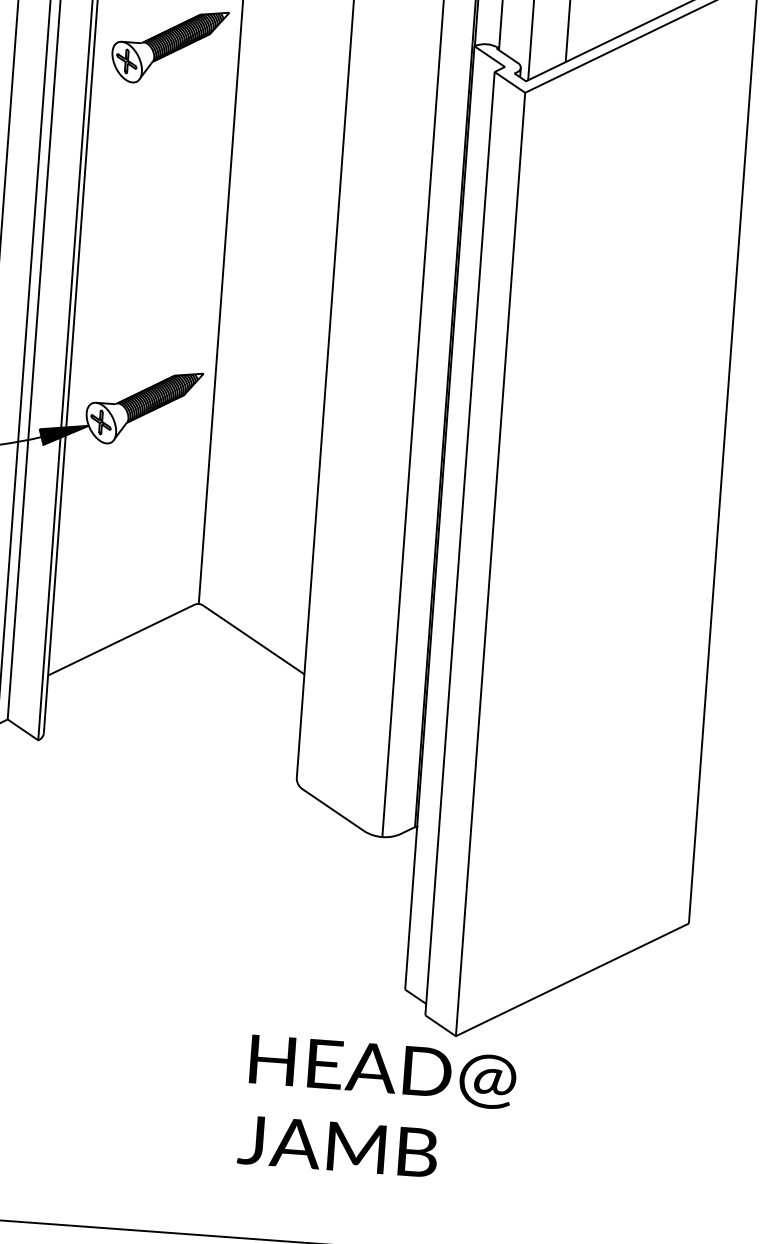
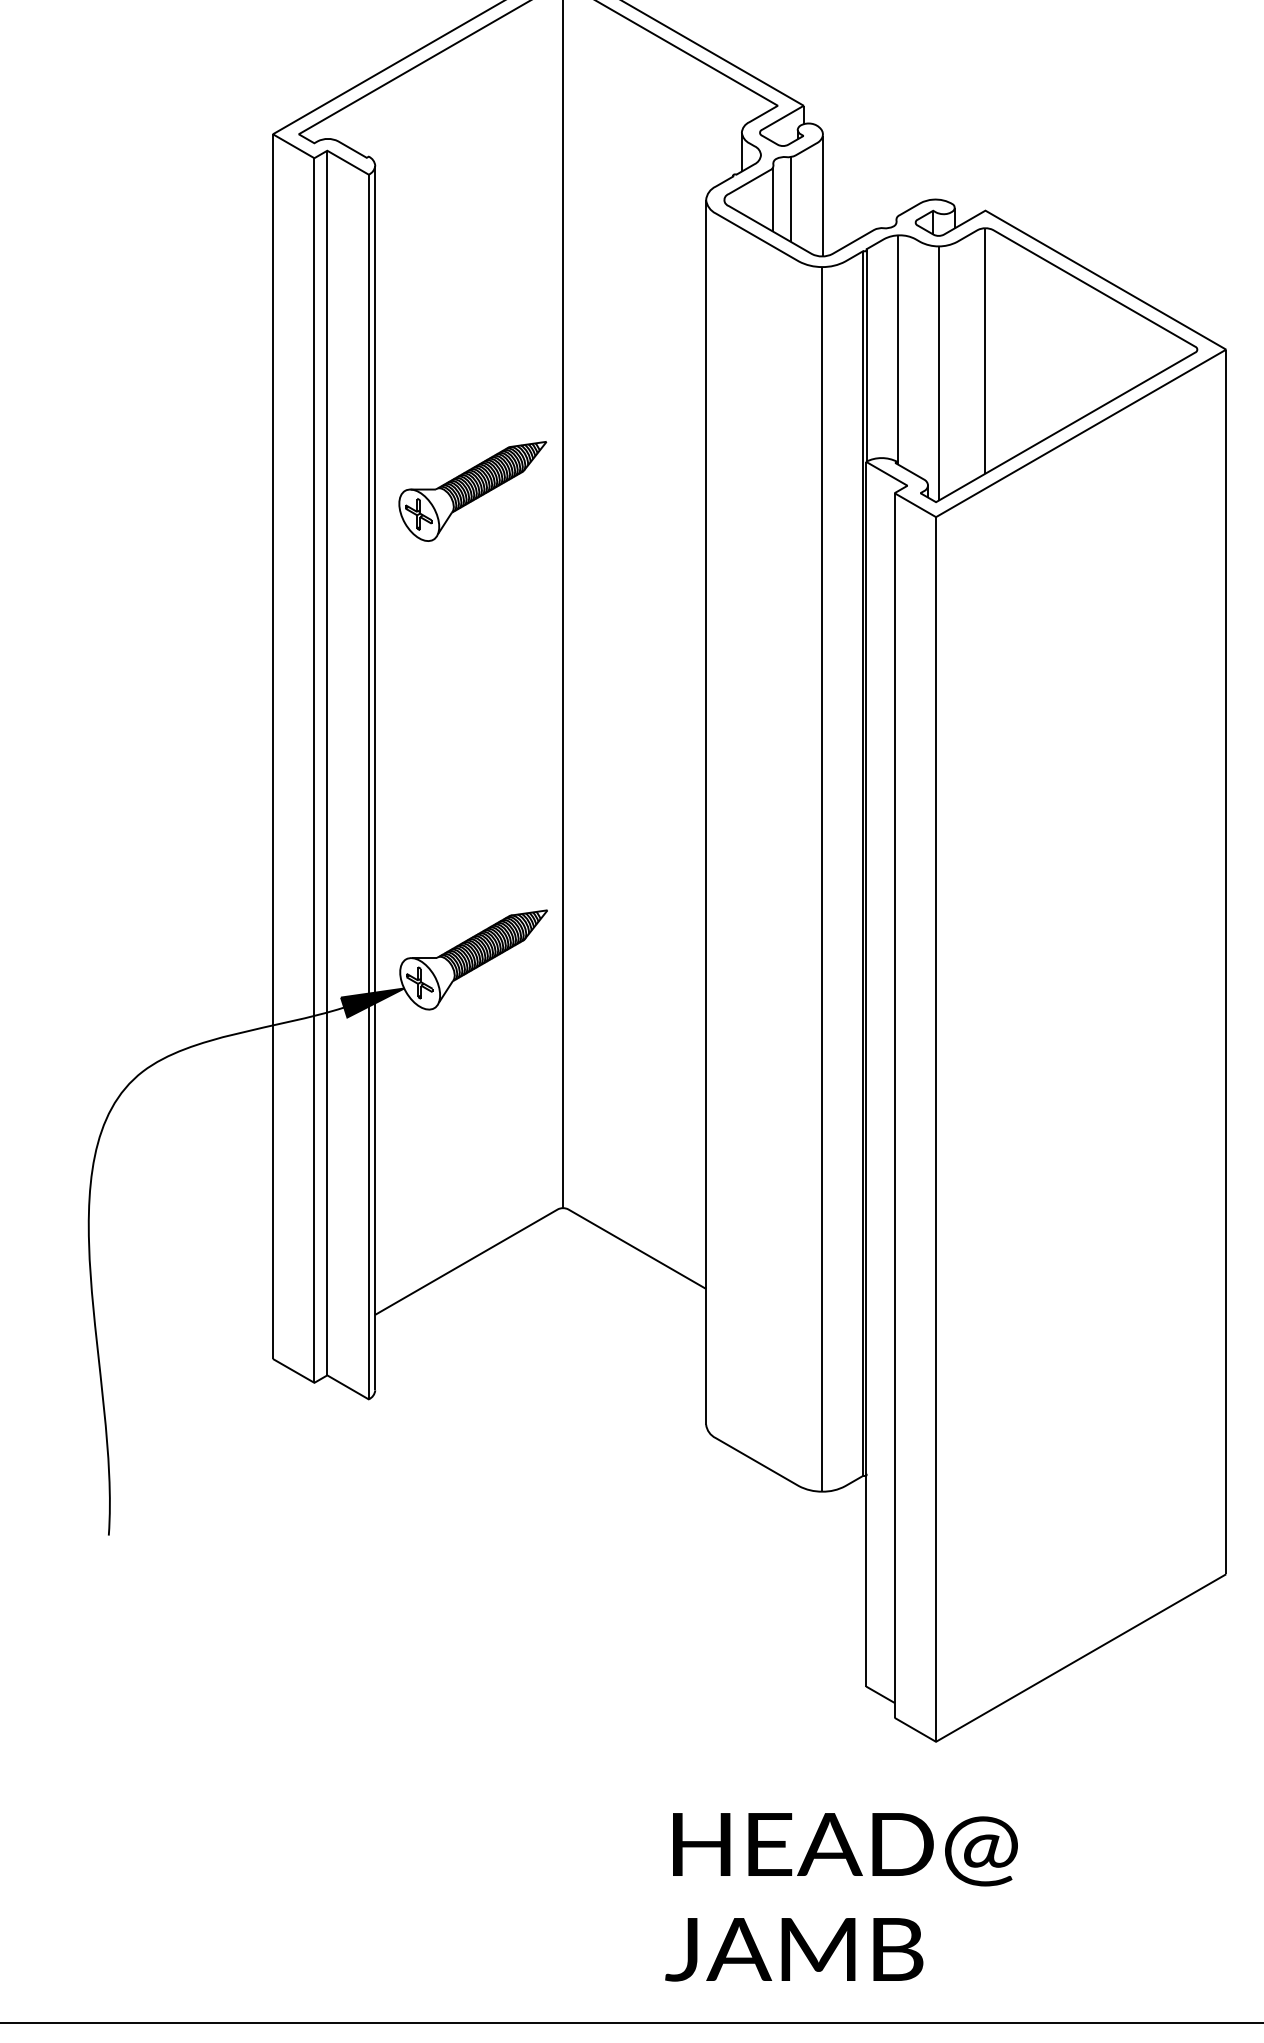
text: (377, 1109) -> (841, 1897), moved

